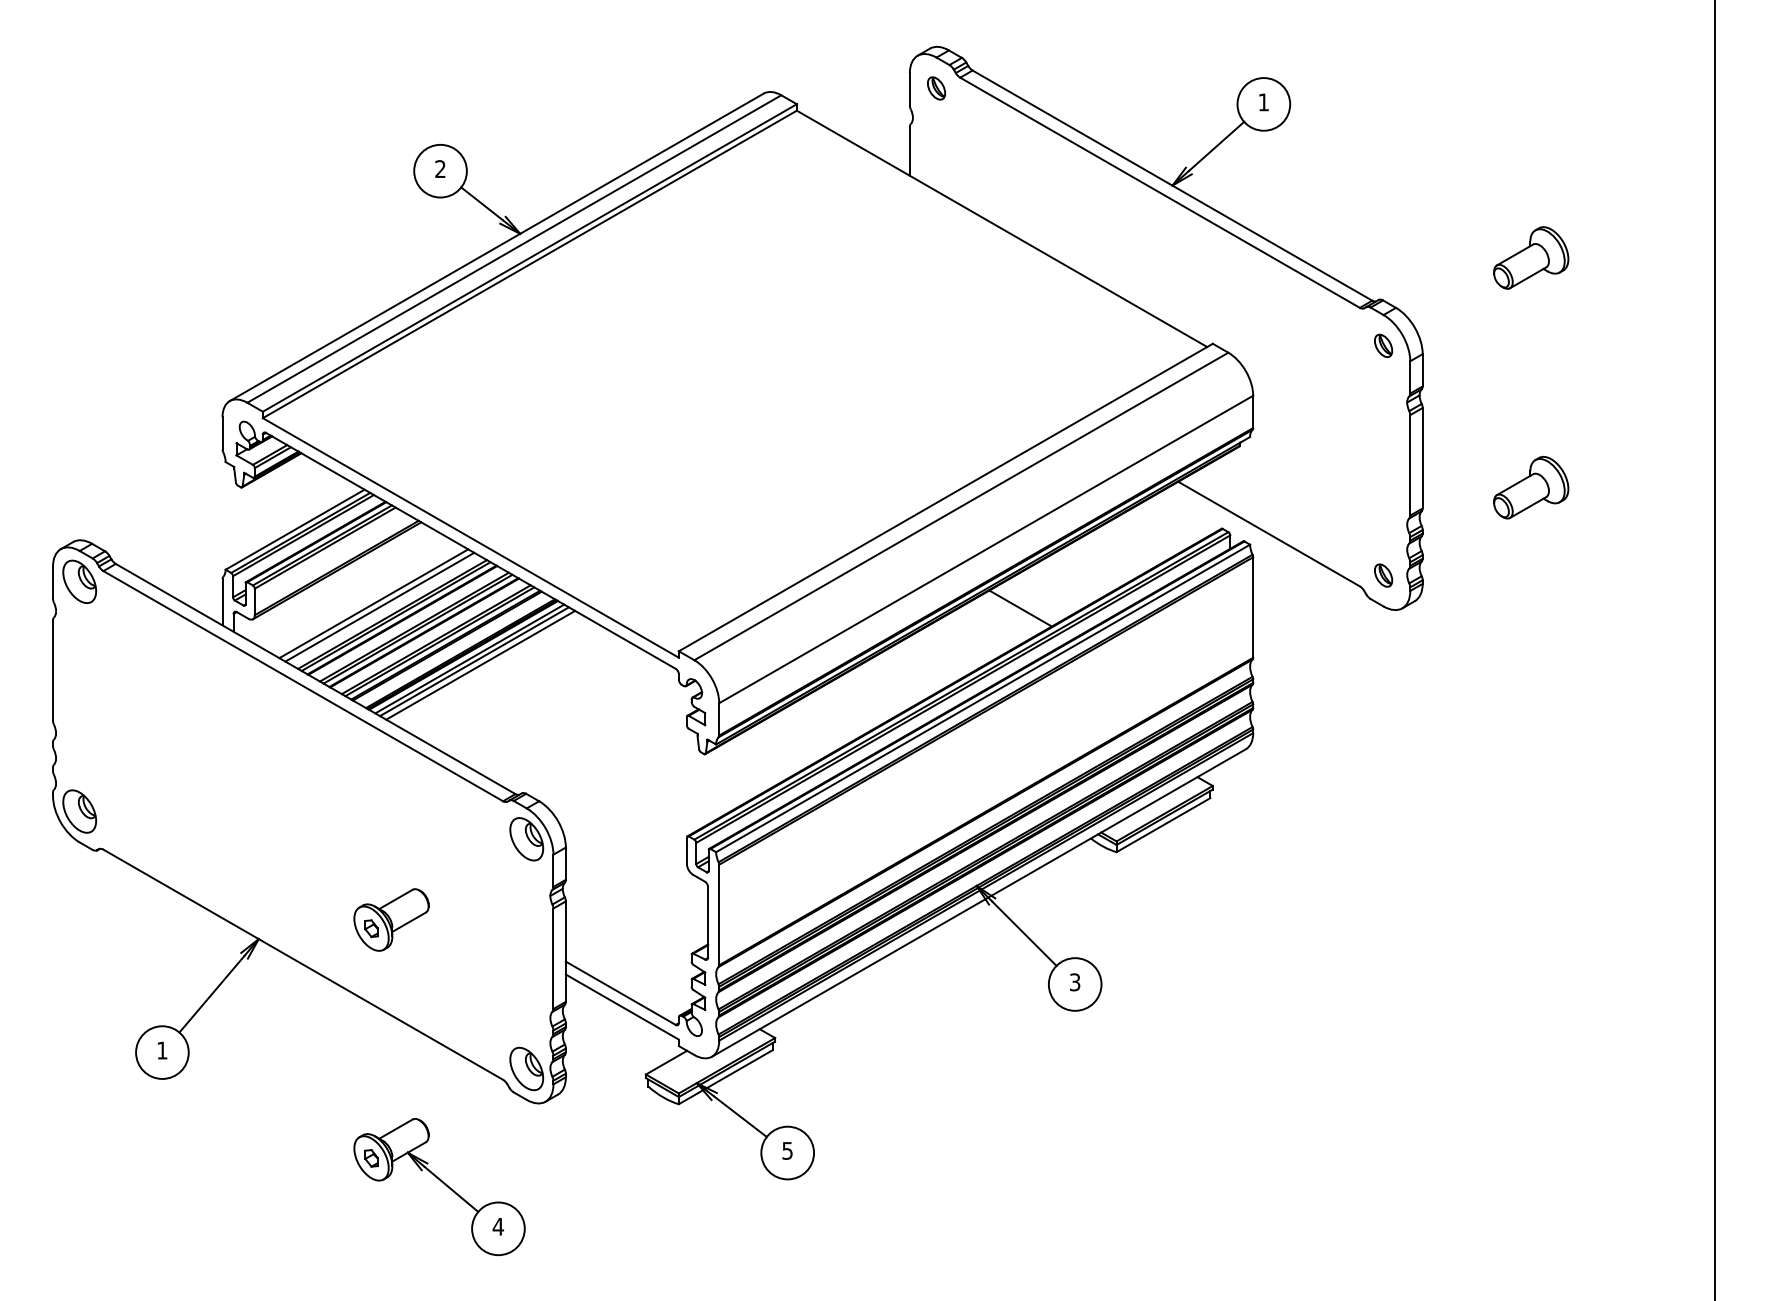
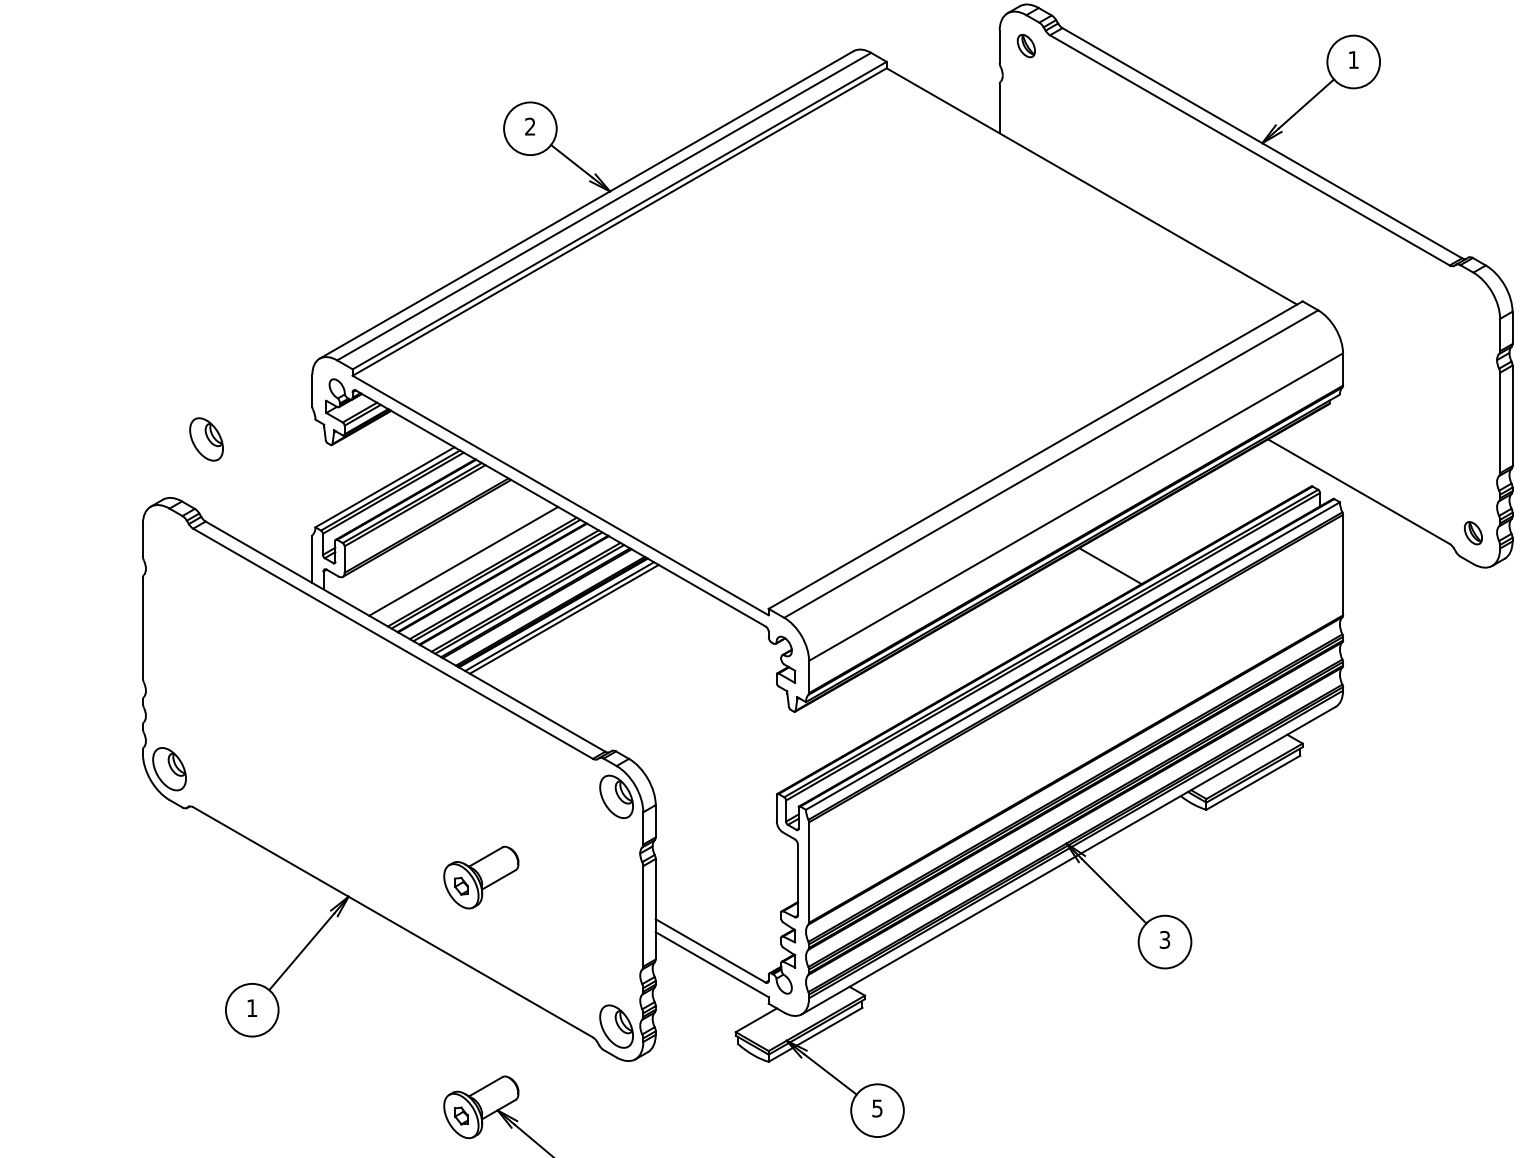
part: (1383, 345) -> (1473, 303), removed
part: (79, 581) -> (206, 439), moved
line: (379, 606) -> (469, 564), removed
line: (480, 664) -> (570, 622), removed

